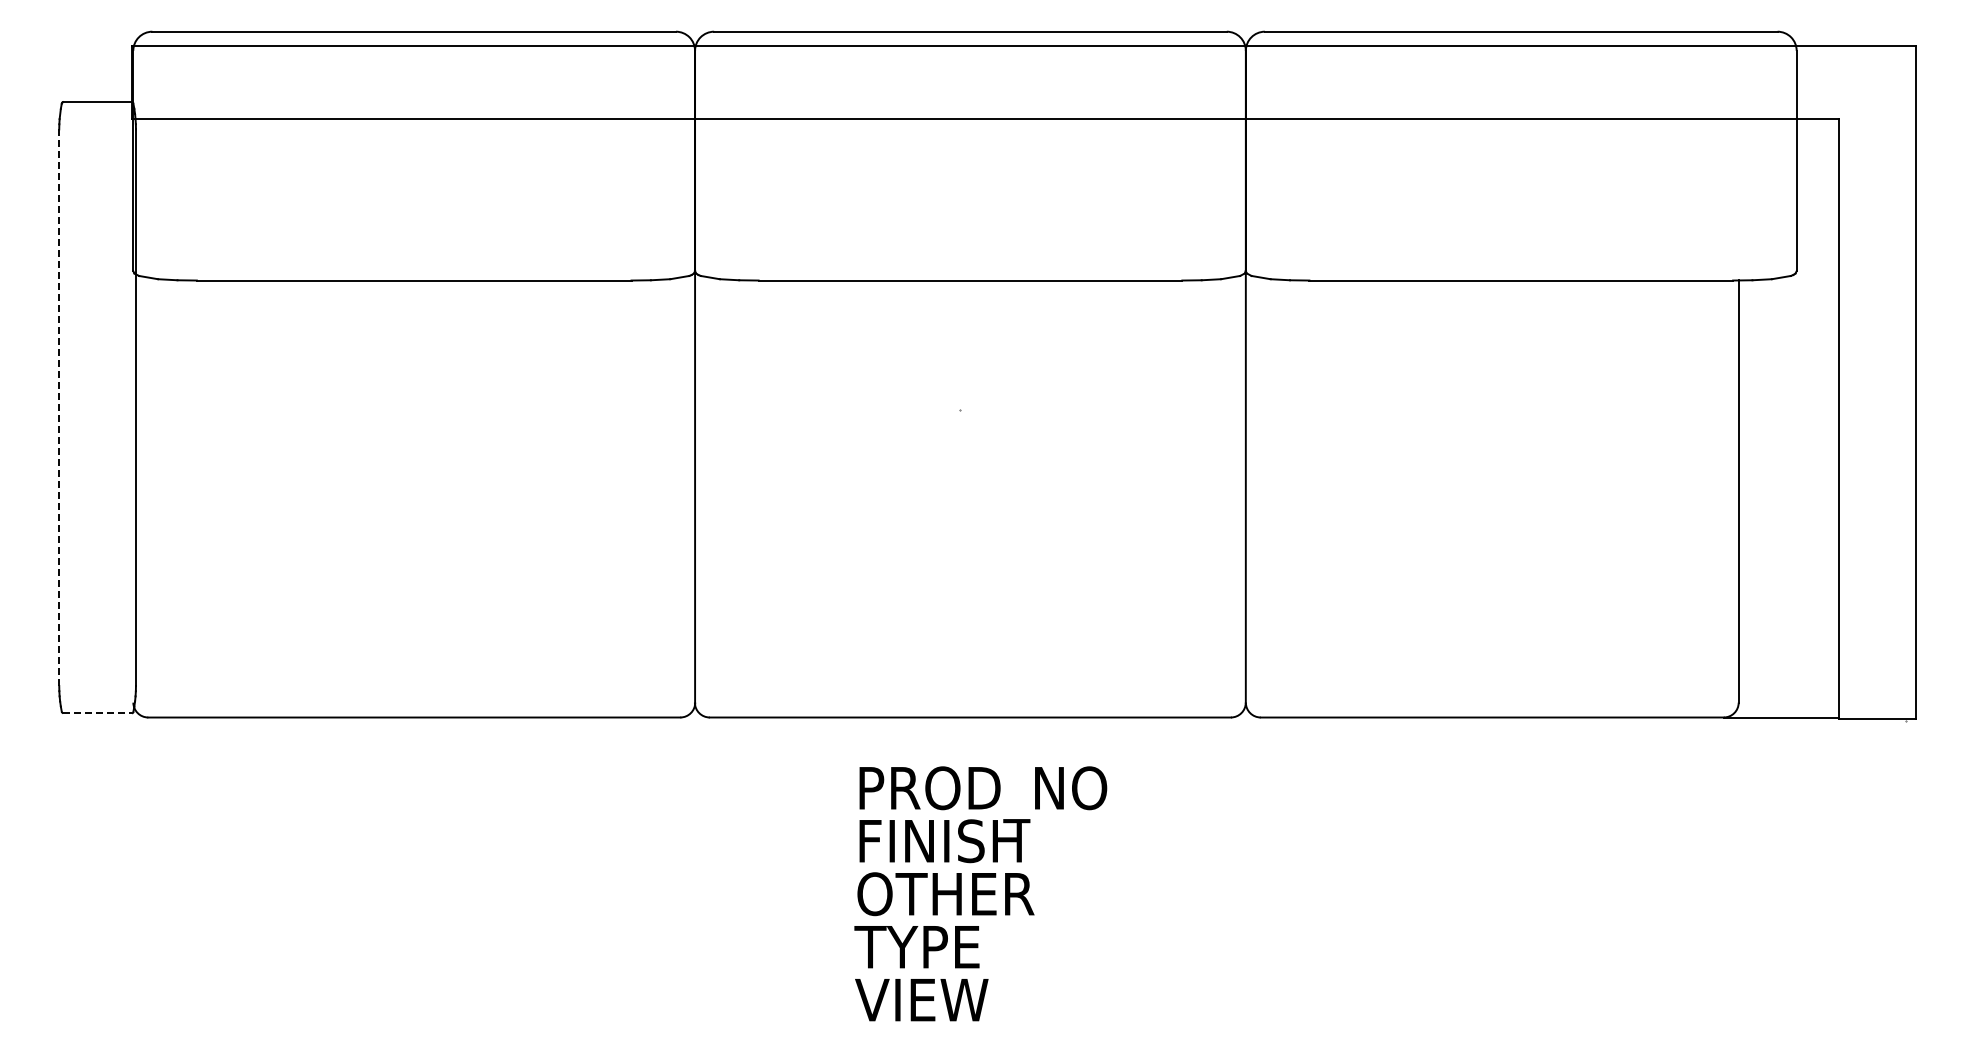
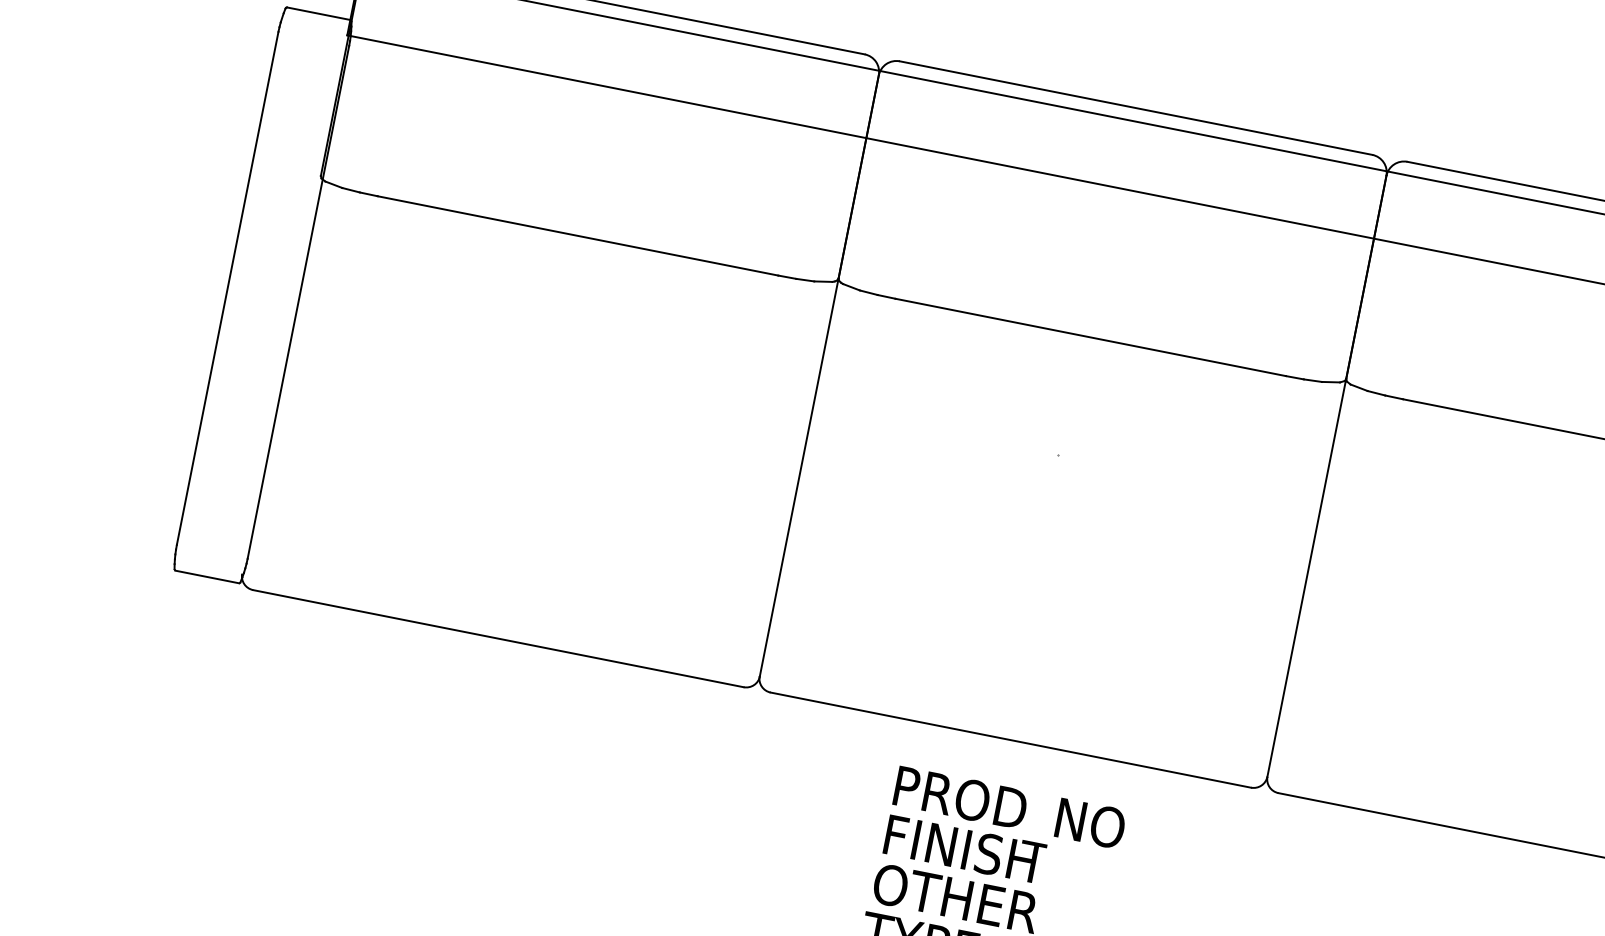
line: (59, 408) -> (227, 289), dashed -> solid
line: (98, 713) -> (208, 577), dashed -> solid

